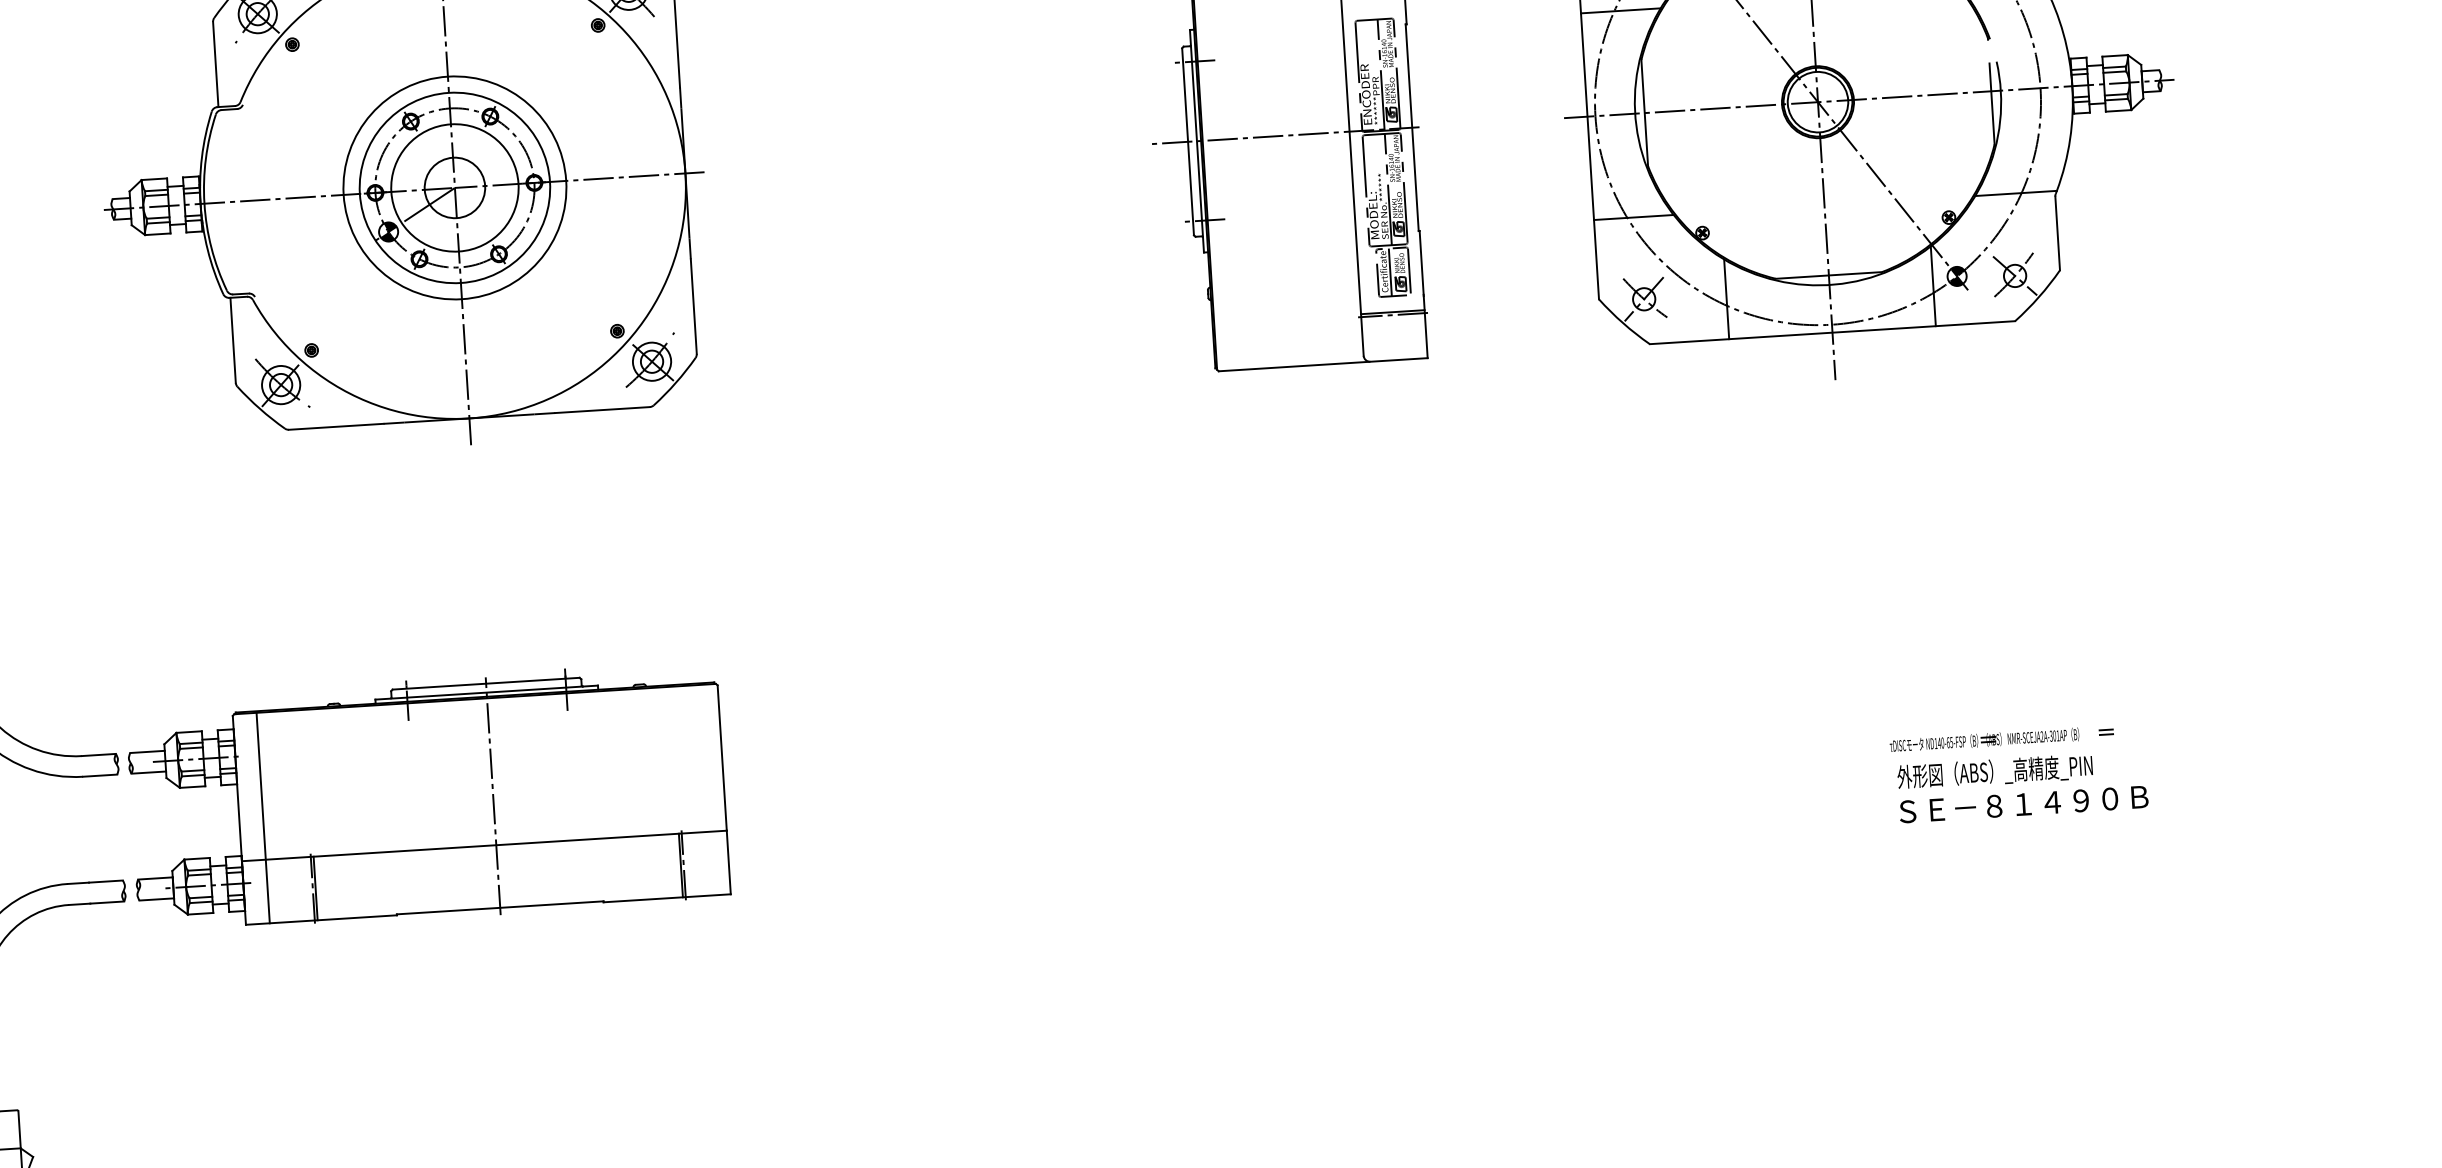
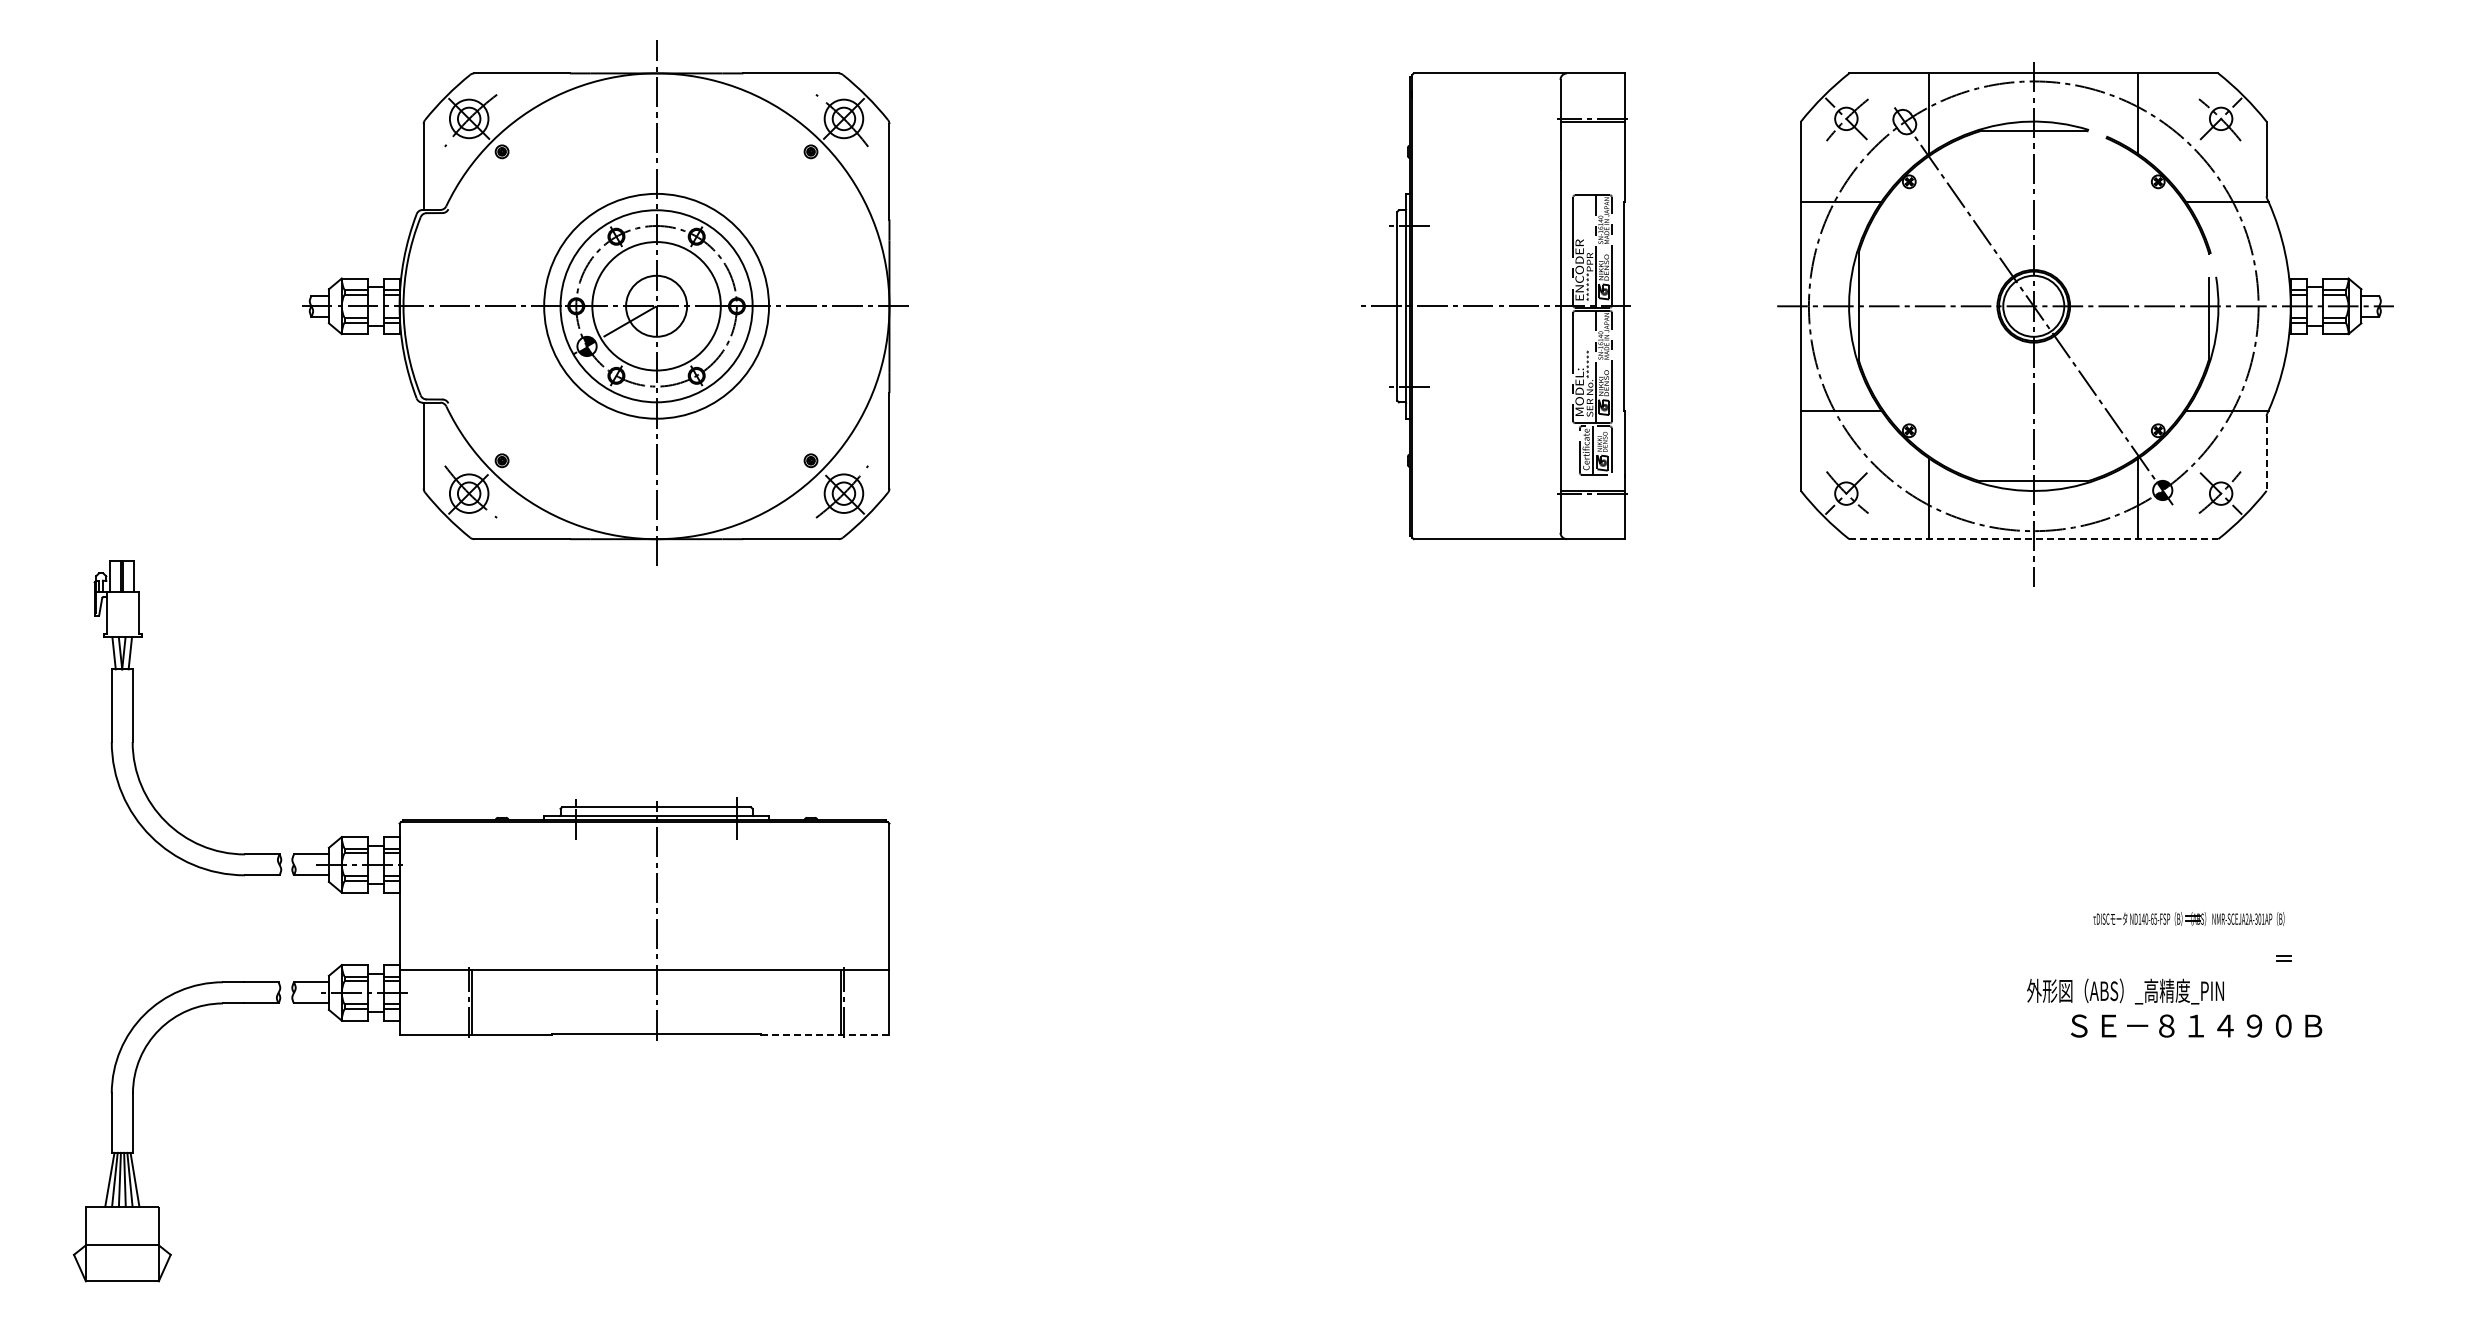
line: (2057, 234) -> (2266, 454), solid -> dashed
line: (1832, 333) -> (2033, 539), solid -> dashed
part: (1984, 739) -> (2188, 918), moved
text: (1994, 771) -> (2125, 991), moved
line: (262, 817) -> (423, 927), removed
line: (667, 898) -> (825, 1034), solid -> dashed

